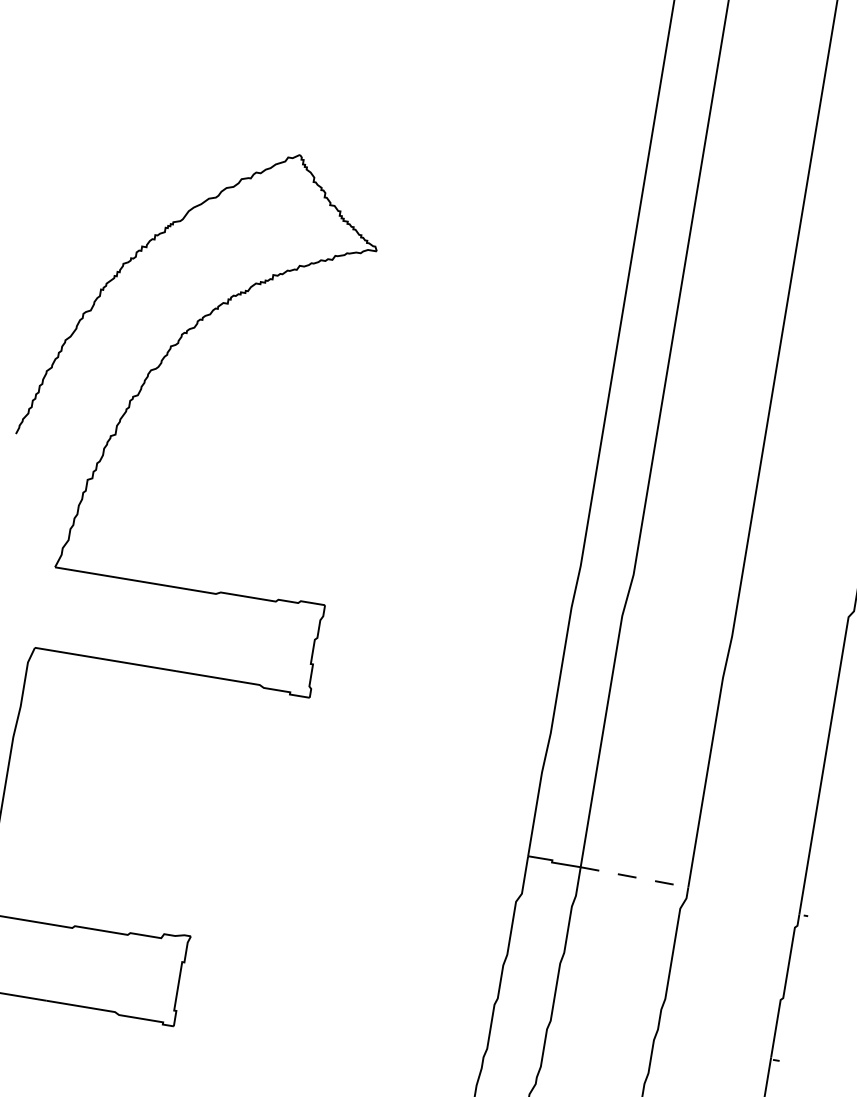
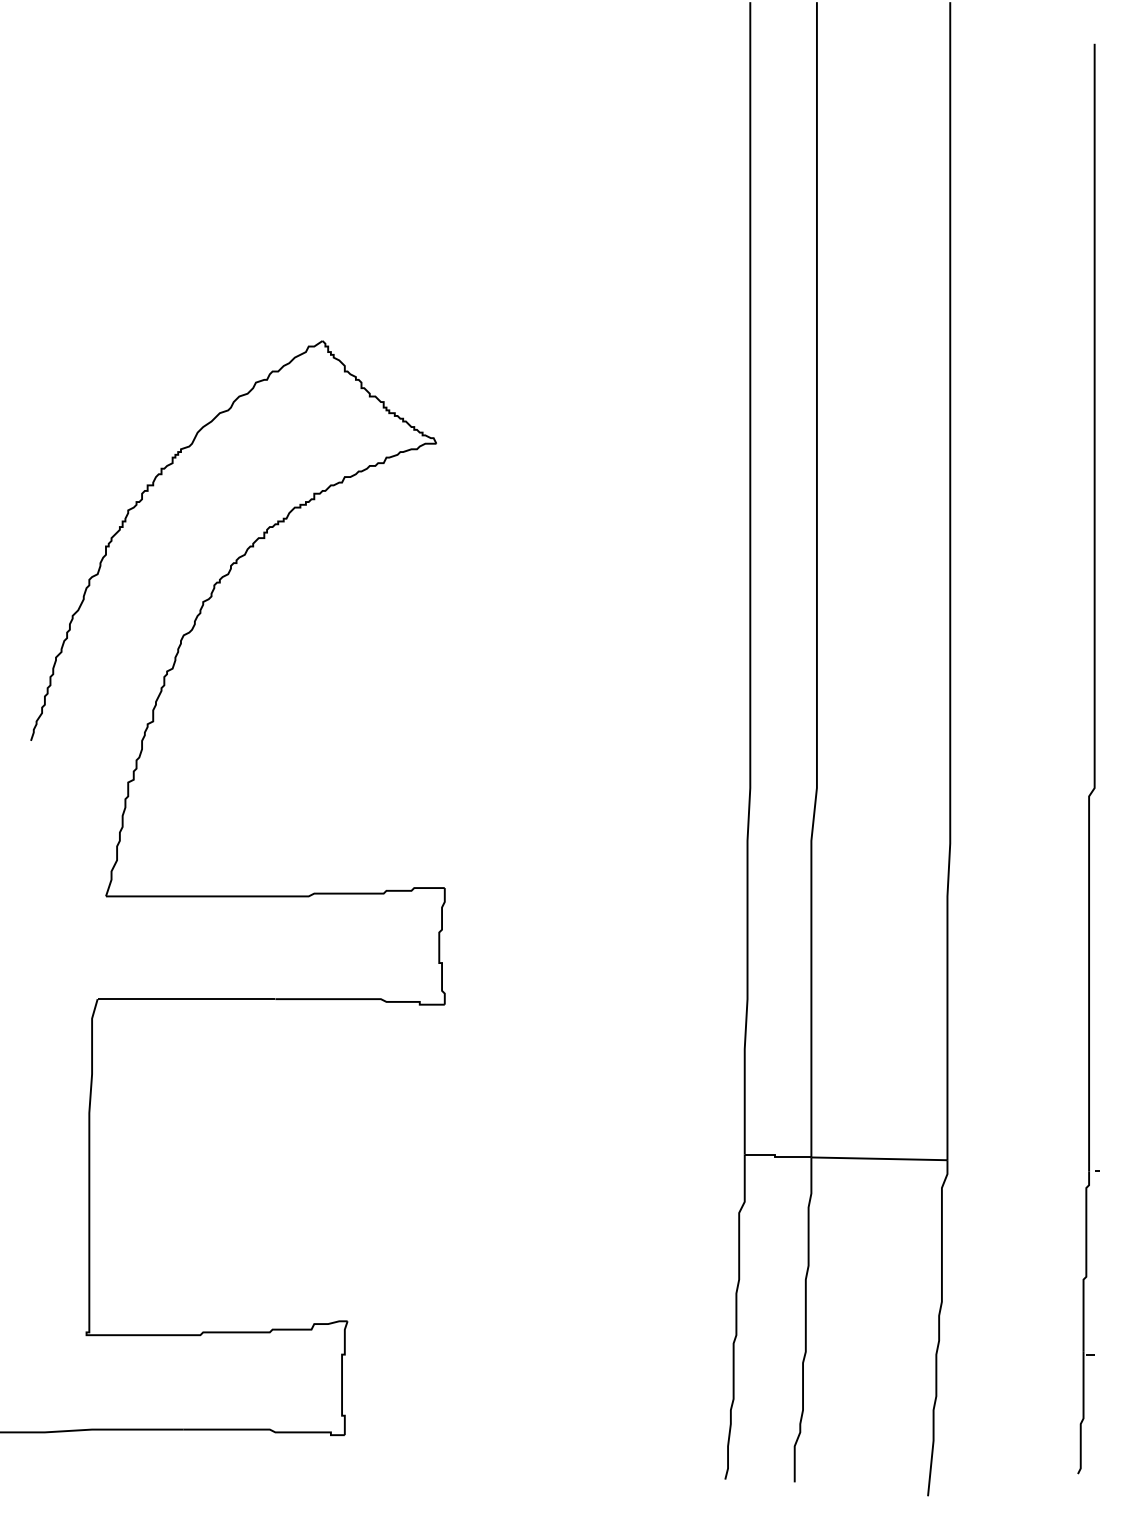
line: (634, 877) -> (879, 1158), dashed -> solid

